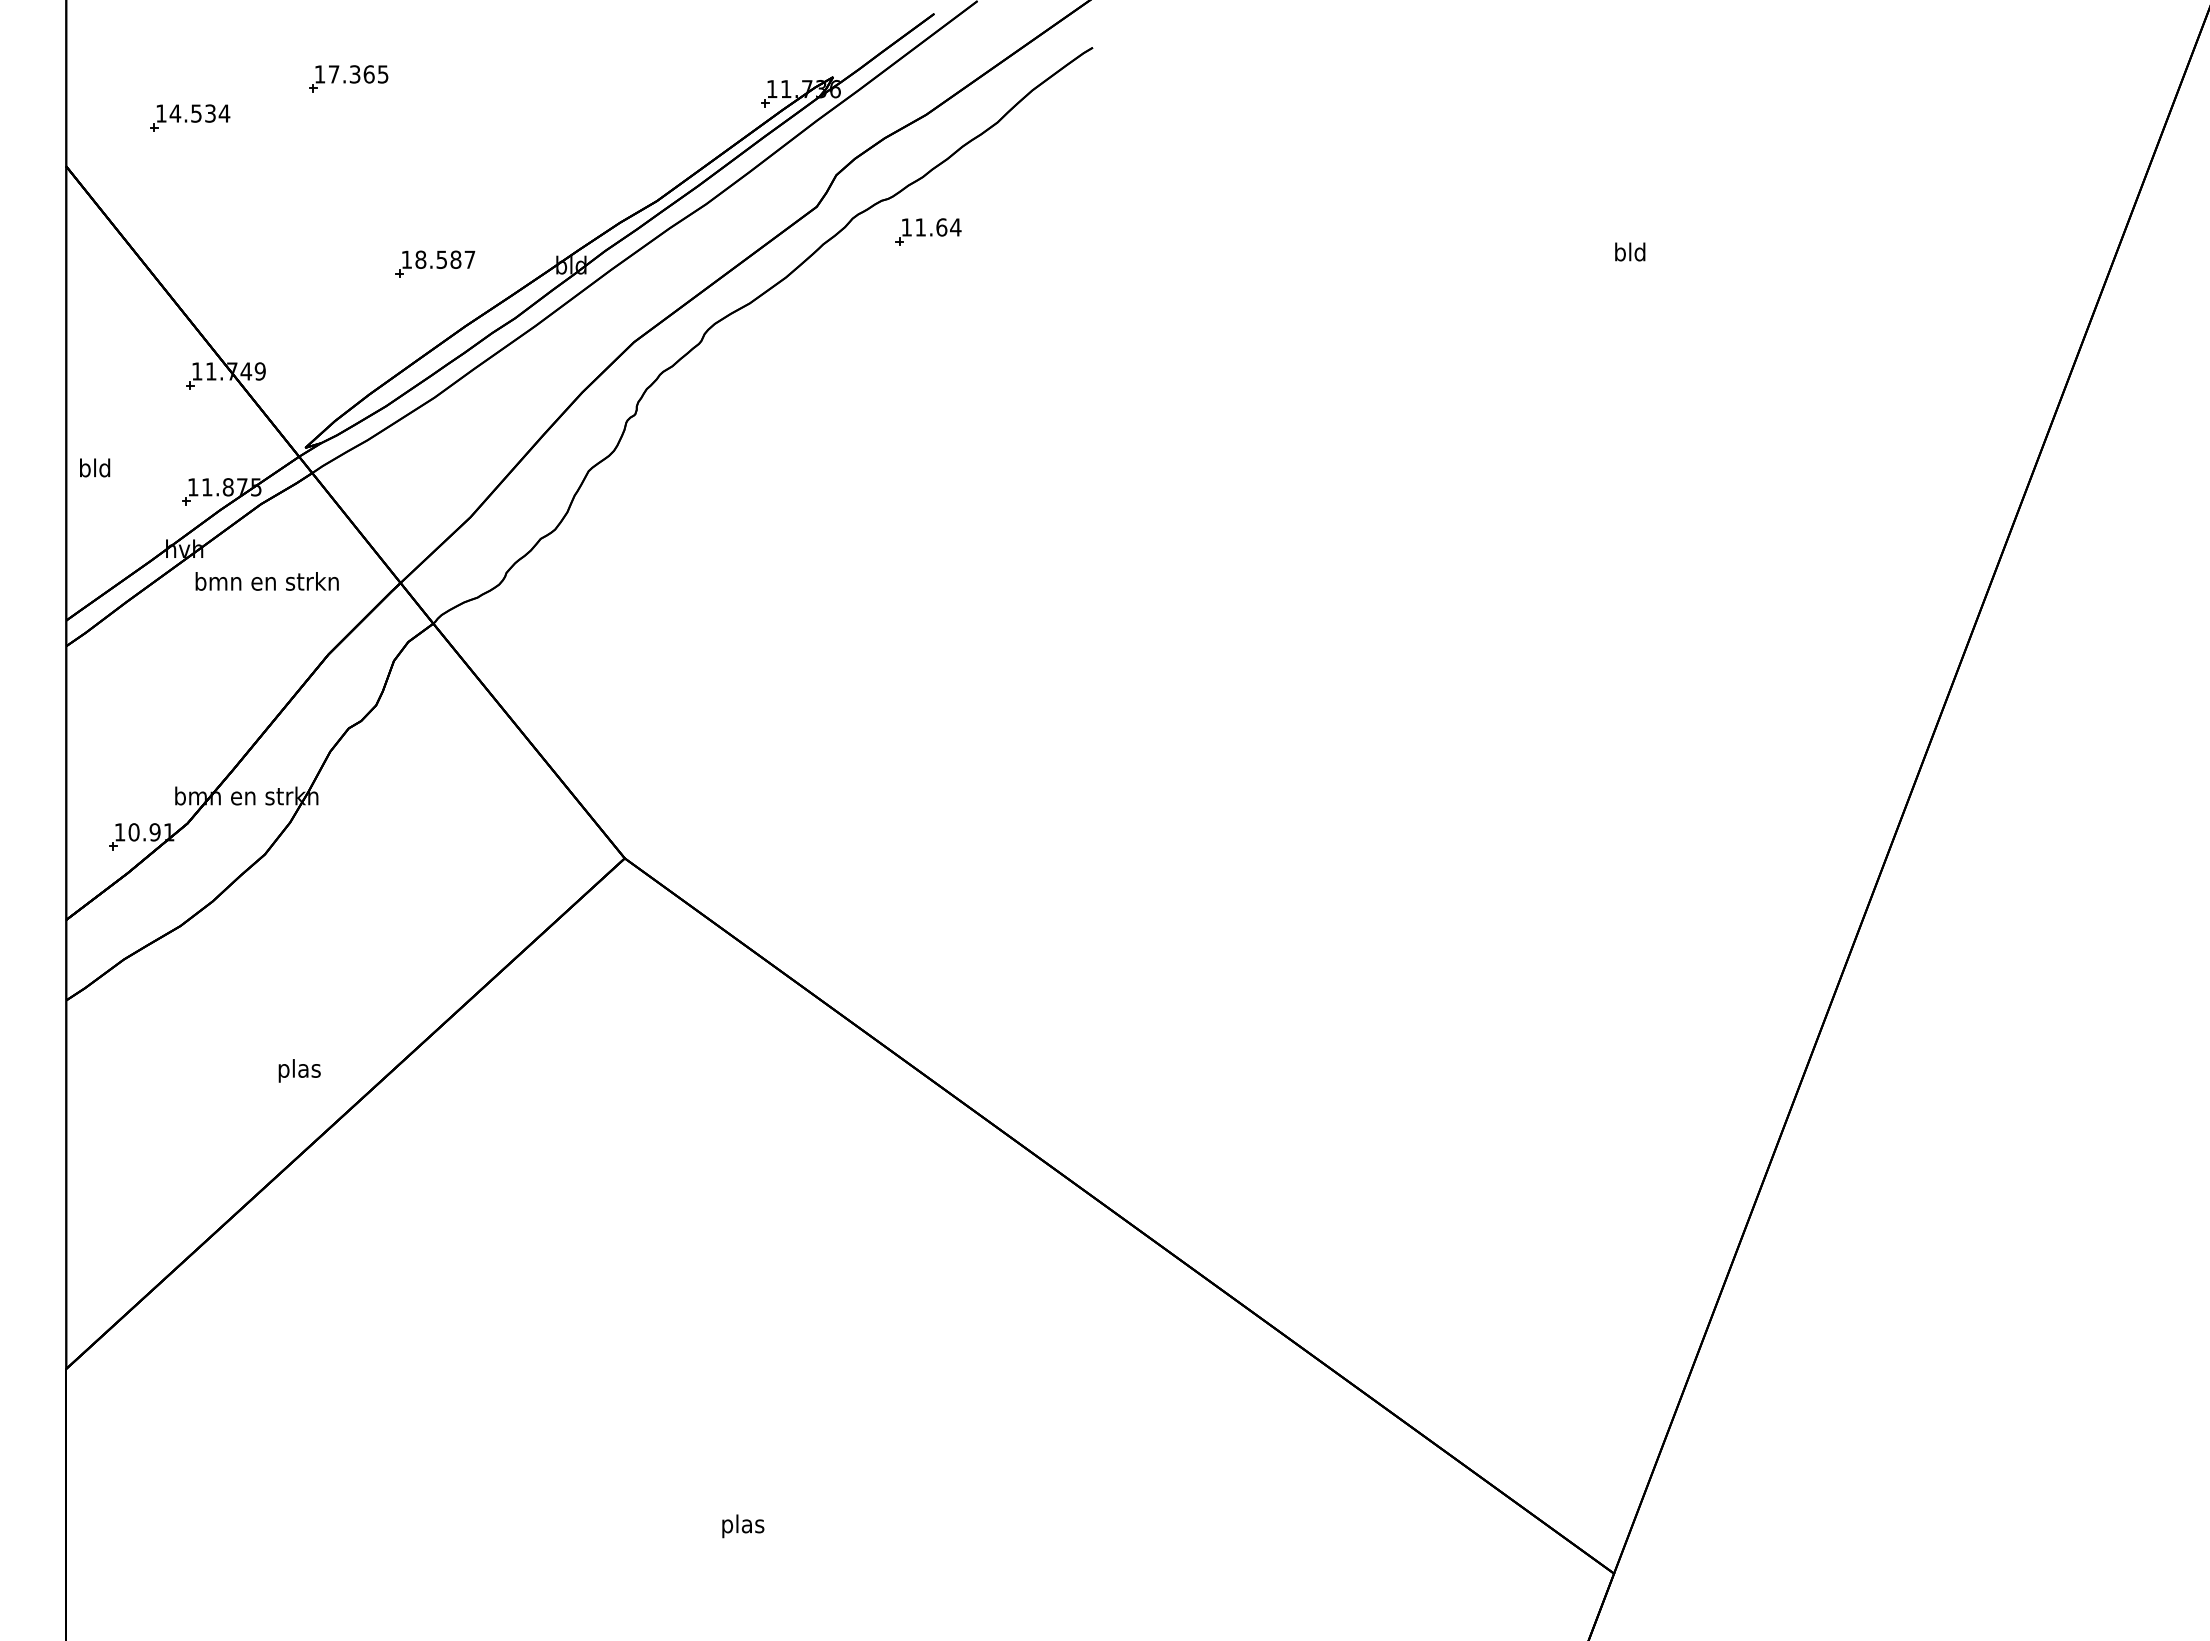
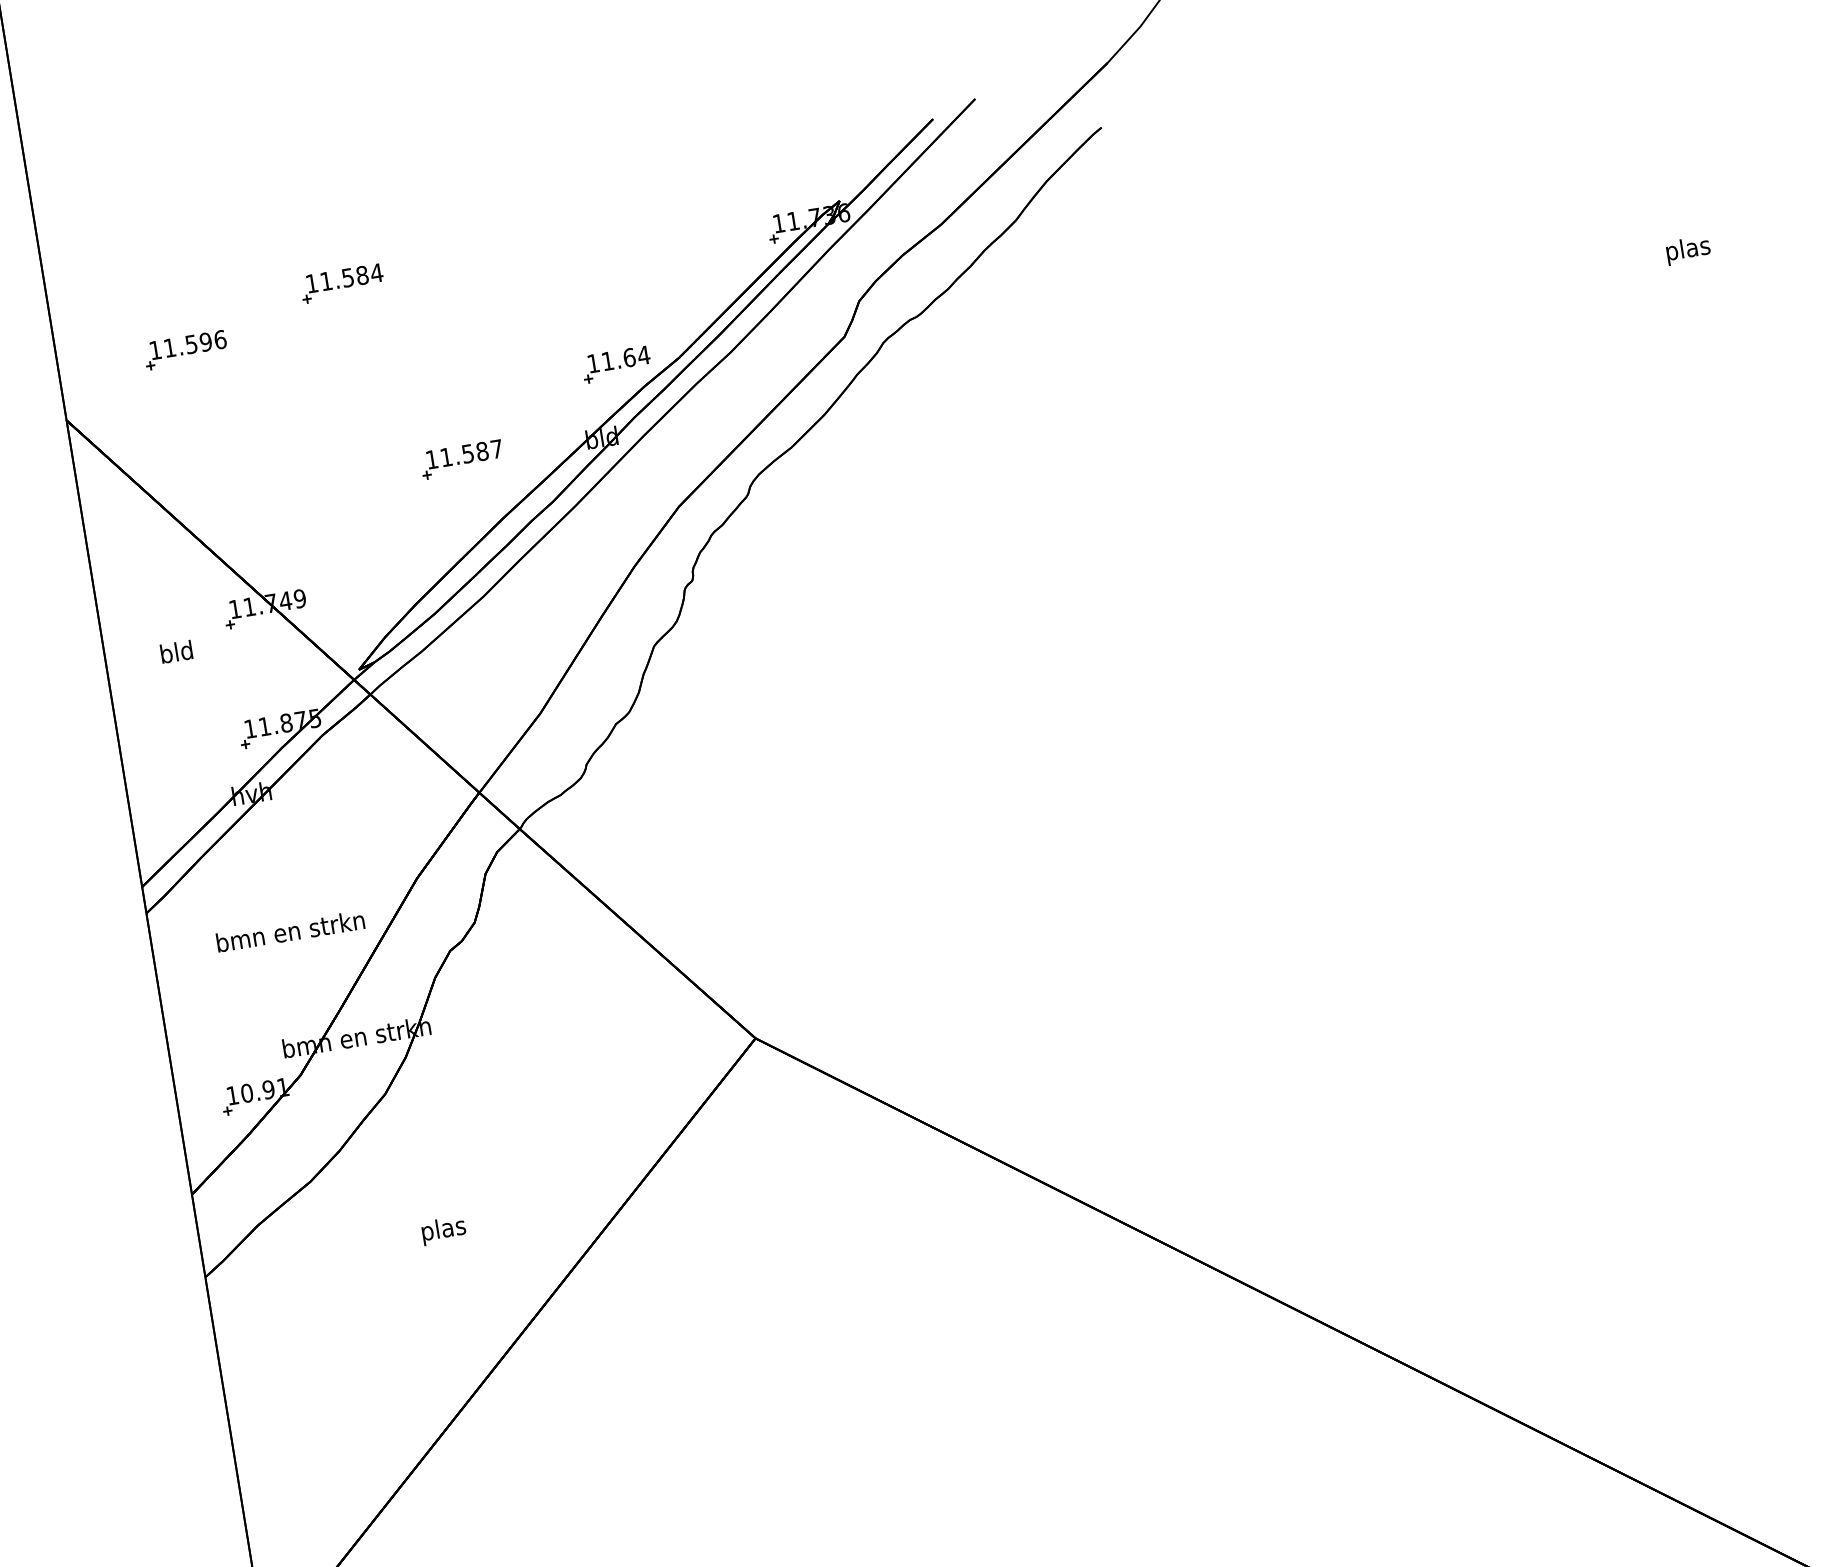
text: (358, 74) -> (351, 277), 17.365 -> 11.584
text: (199, 113) -> (194, 343), 14.534 -> 11.596
part: (928, 231) -> (616, 364), moved
text: (1630, 254) -> (1688, 250), bld -> plas
text: (420, 259) -> (446, 457), 18.587 -> 11.587
text: (95, 467) -> (176, 651), moved
text: (266, 581) -> (289, 931), moved
text: (299, 1070) -> (443, 1230), moved

